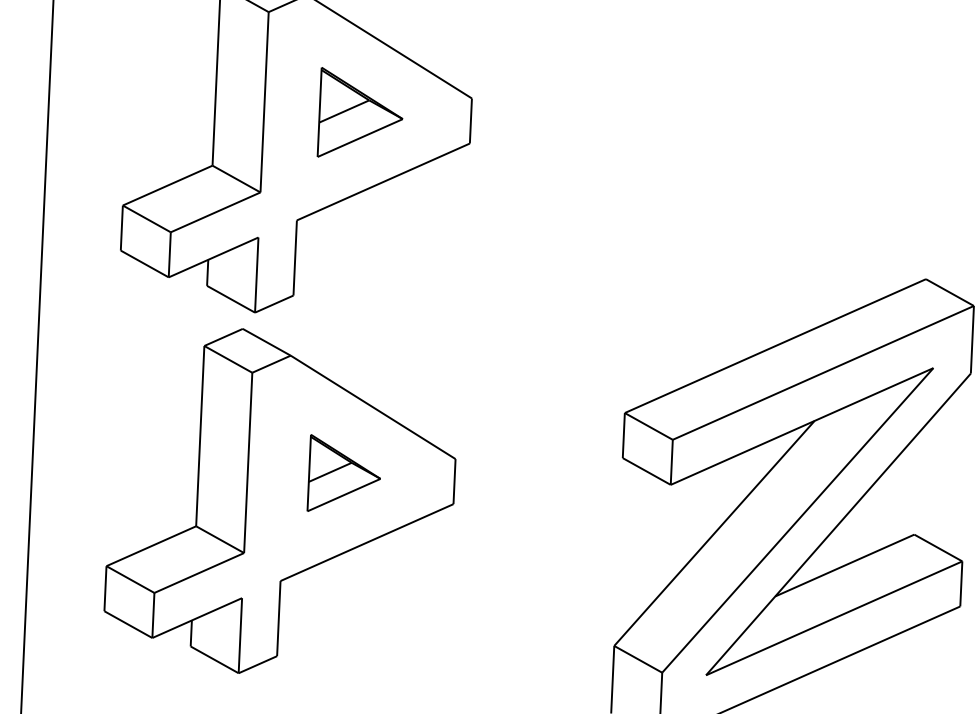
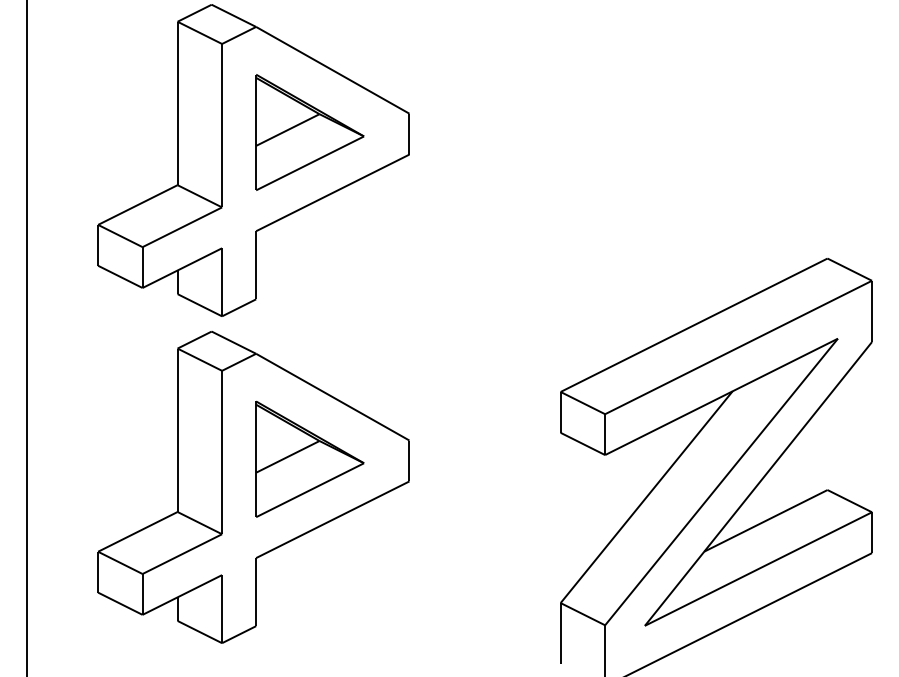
part: (360, 114) -> (309, 132), size x1.43
part: (344, 473) -> (309, 458), size x1.67

